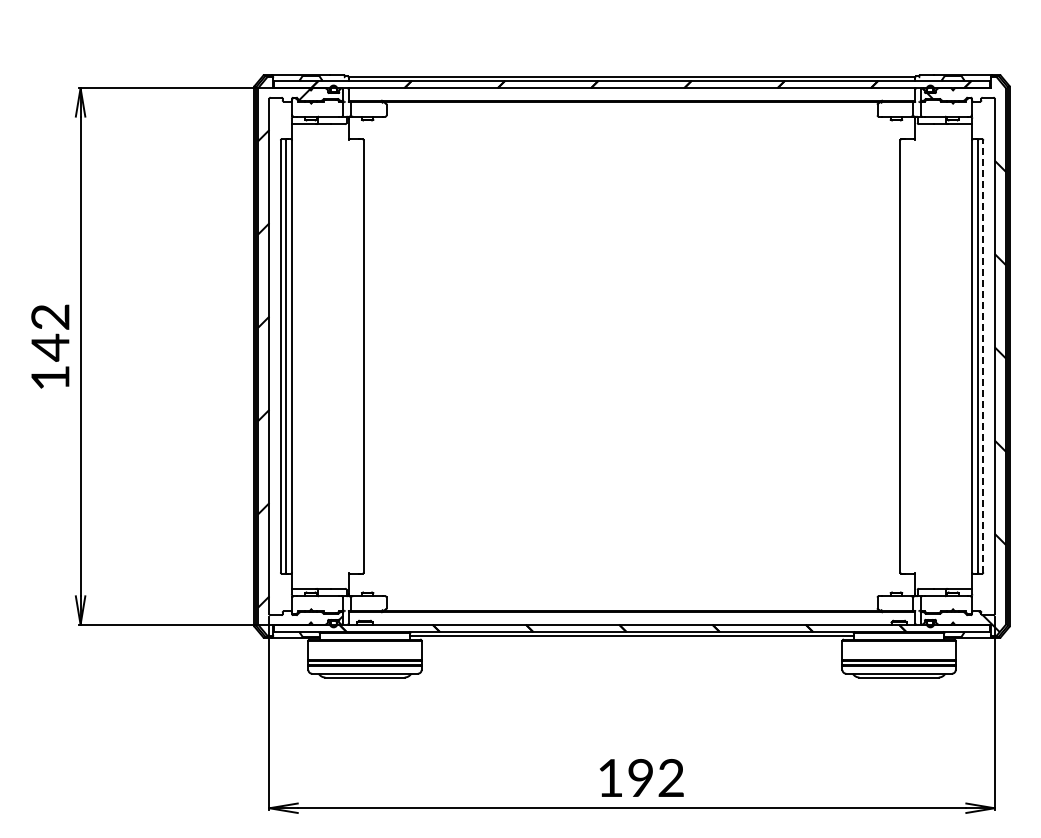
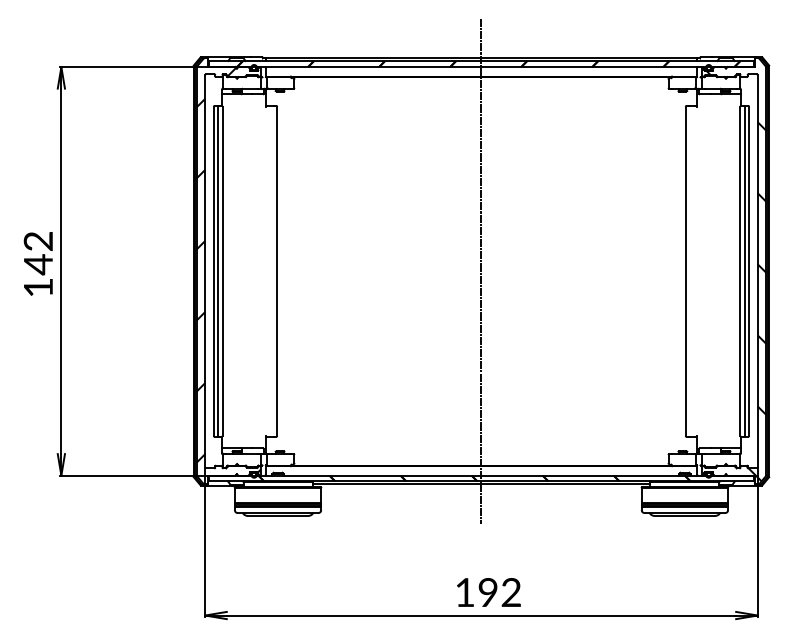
line: (983, 355) -> (749, 270), dashed -> solid
line: (632, 356) -> (481, 271), added

